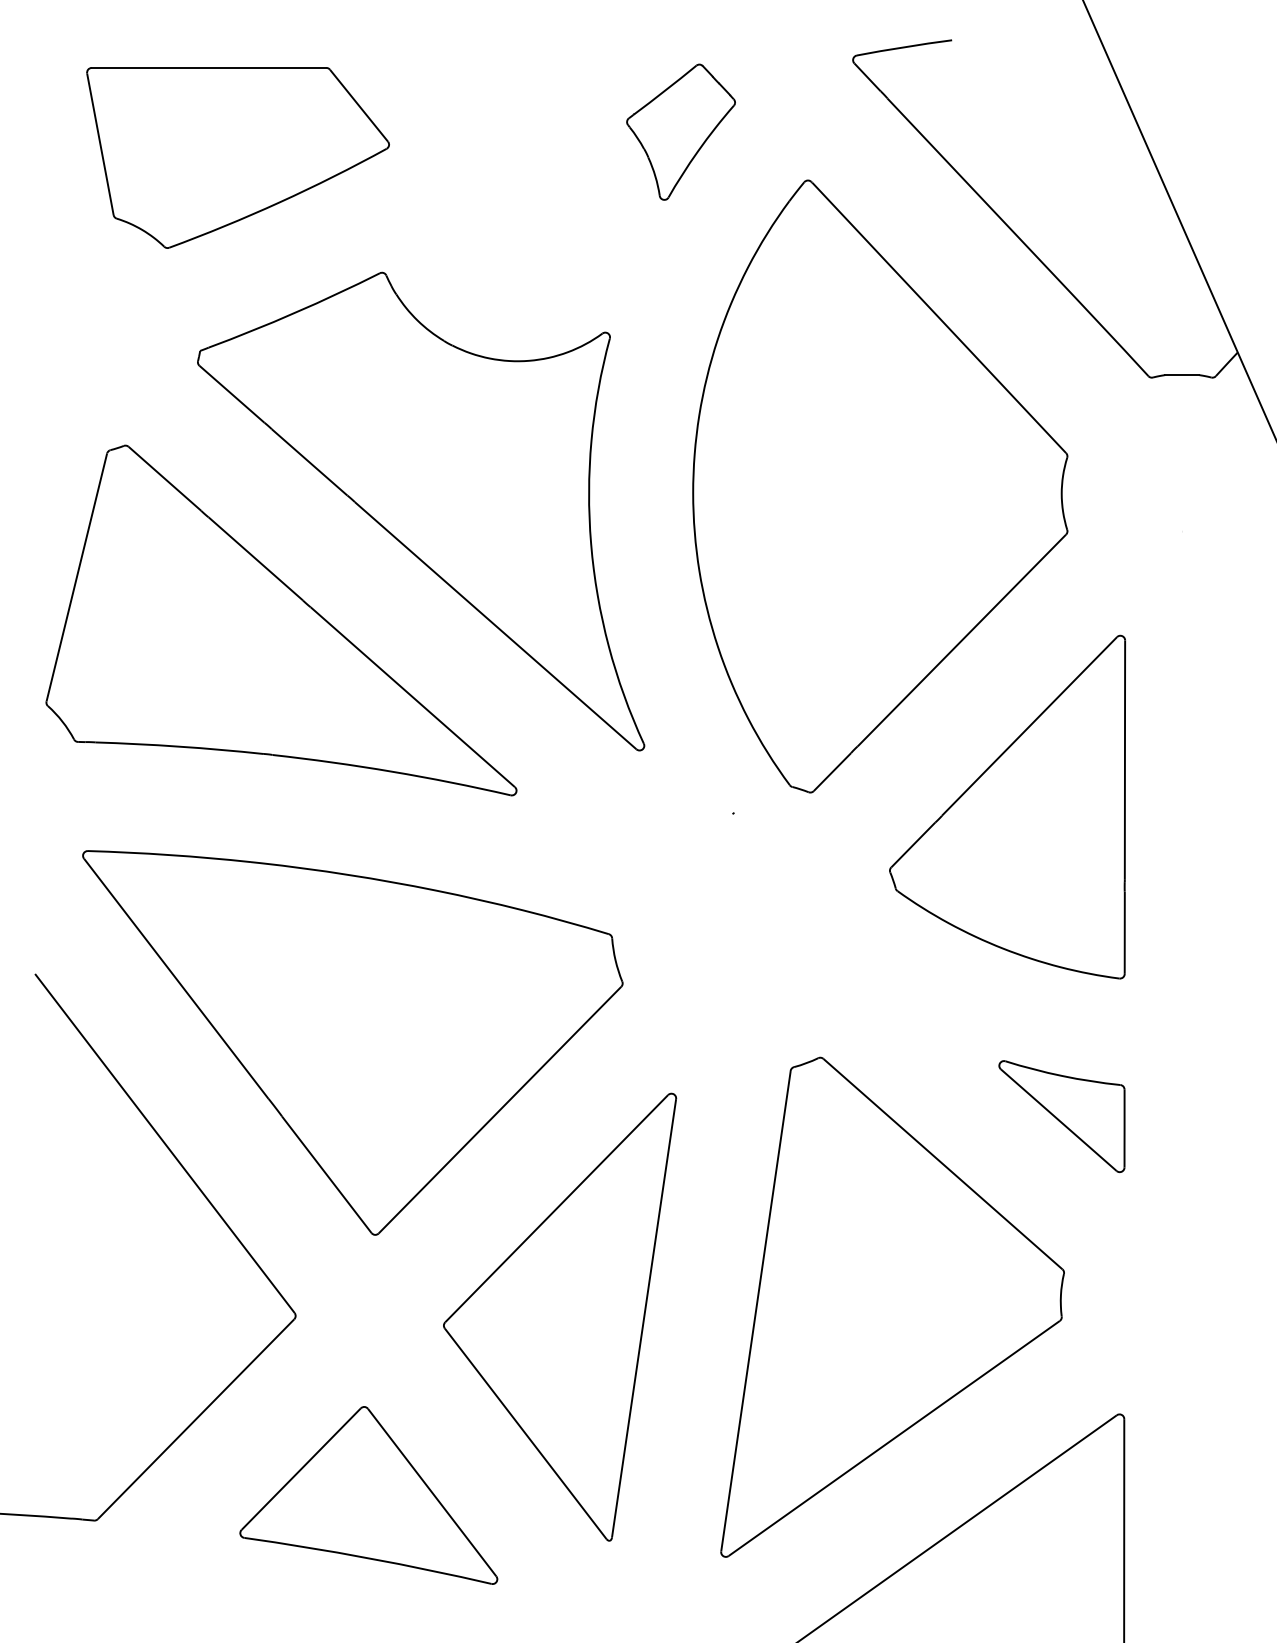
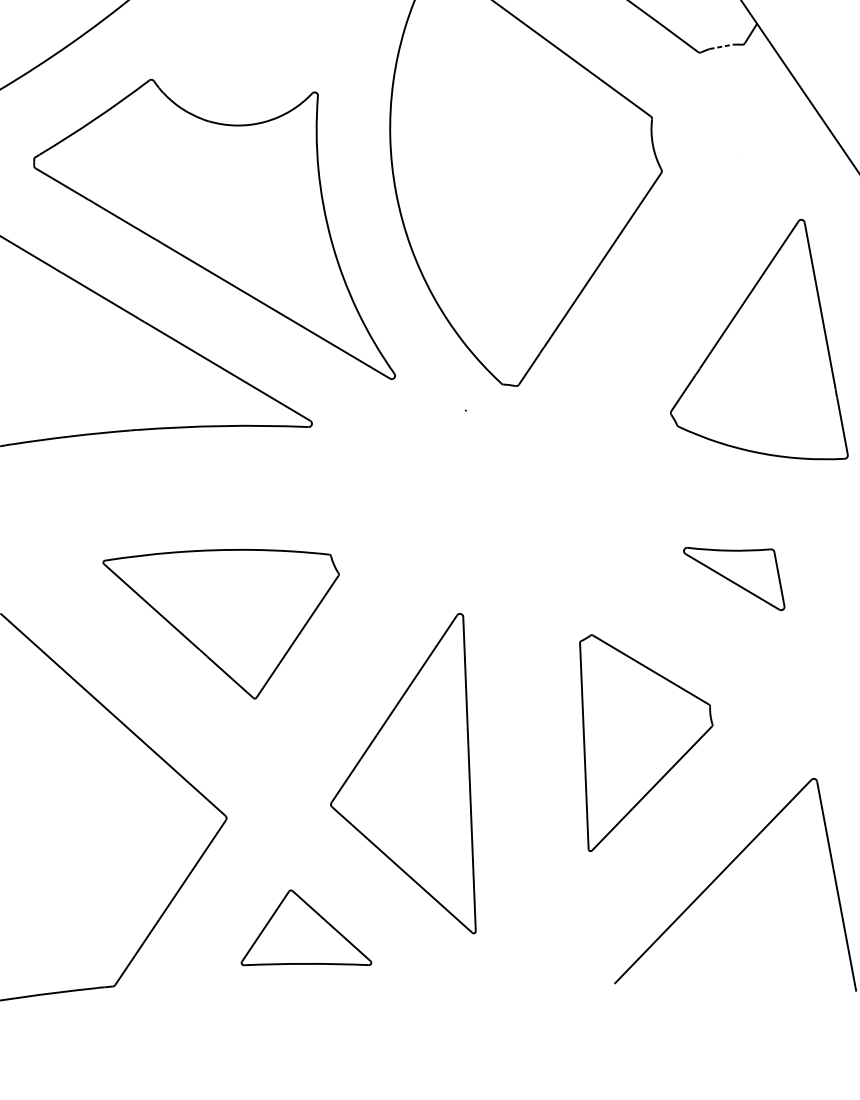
line: (1182, 375) -> (721, 47), solid -> dashed
part: (1007, 806) -> (744, 353), moved
part: (352, 1042) -> (230, 619), size x0.6
part: (892, 1306) -> (641, 733), size x0.6
part: (368, 1495) -> (300, 933), size x0.7

